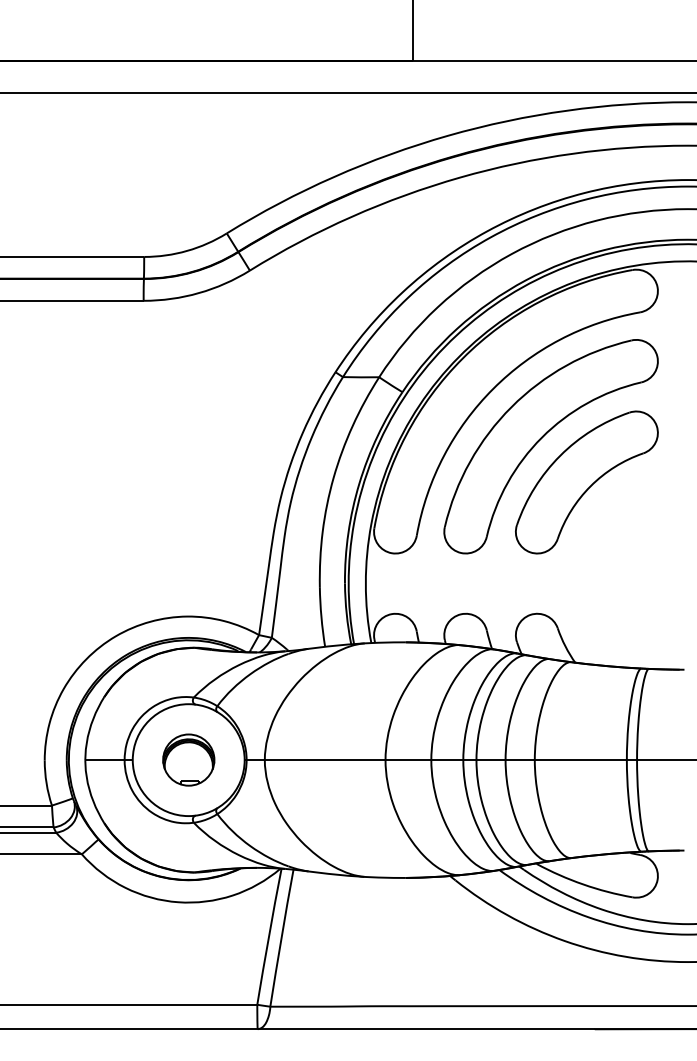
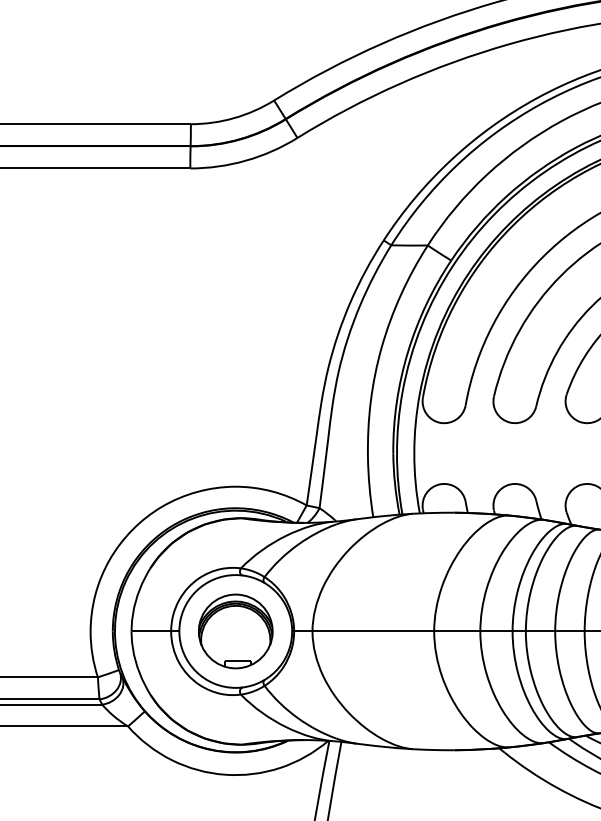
part: (188, 759) -> (235, 630), size x1.43

